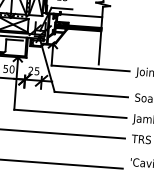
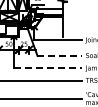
line: (92, 94) -> (60, 55), solid -> dashed
line: (69, 114) -> (47, 68), solid -> dashed

